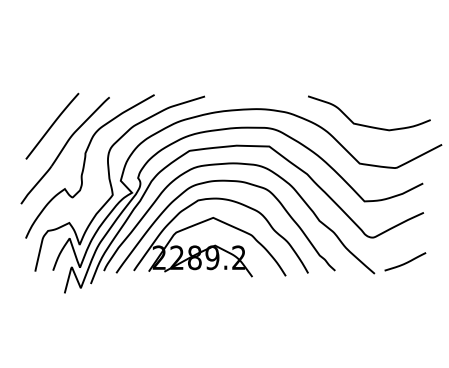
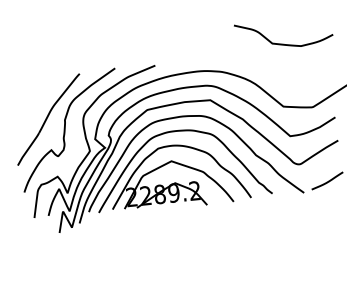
curve: (52, 125) -> (36, 100), removed
curve: (369, 125) -> (285, 43), moved

